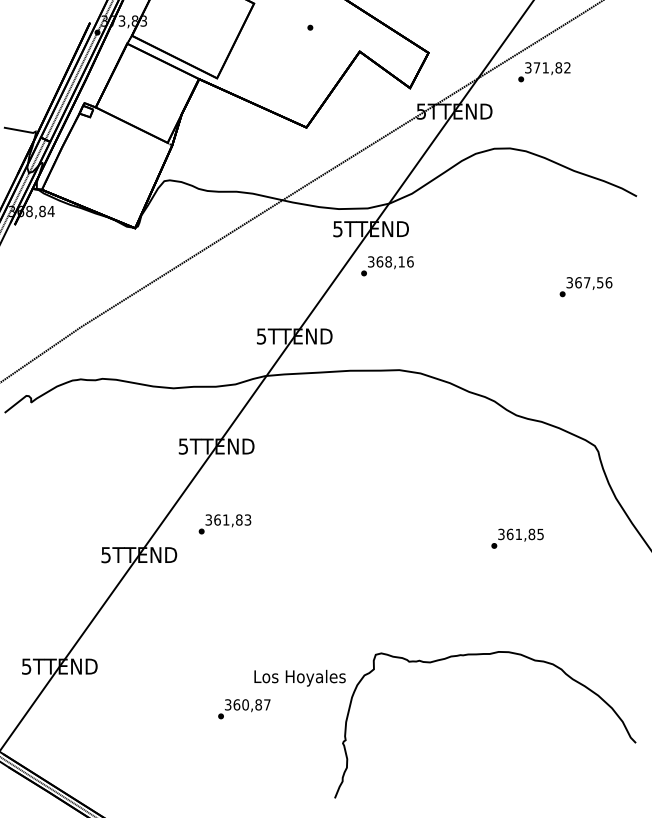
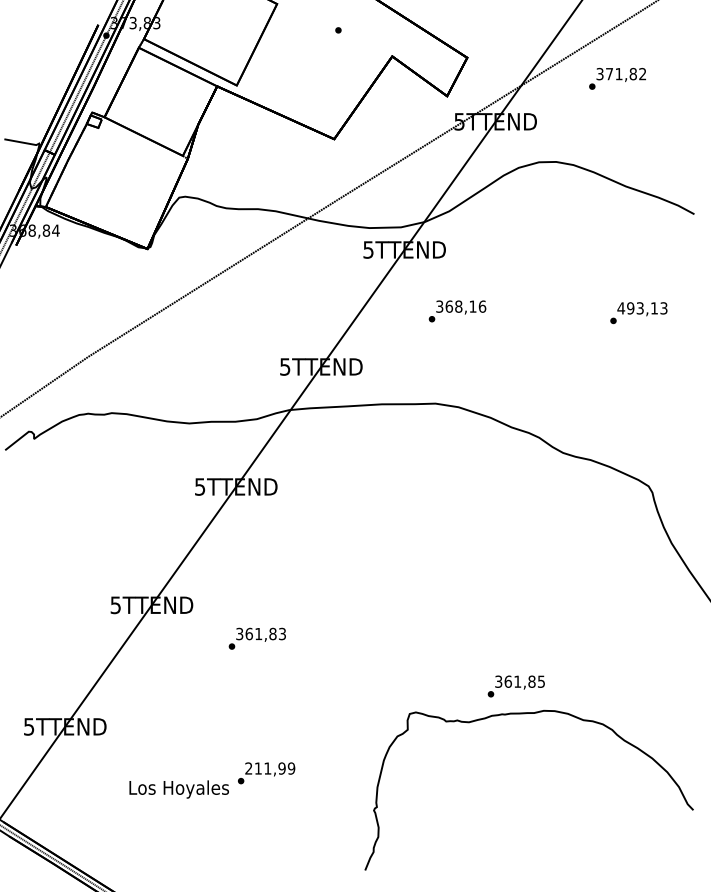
text: (544, 71) -> (617, 78), moved
text: (387, 266) -> (457, 311), moved
text: (589, 282) -> (642, 308), 367,56 -> 493,13
text: (224, 524) -> (256, 638), moved
text: (516, 538) -> (515, 686), moved
text: (299, 678) -> (178, 789), moved
text: (248, 704) -> (270, 768), 360,87 -> 211,99

